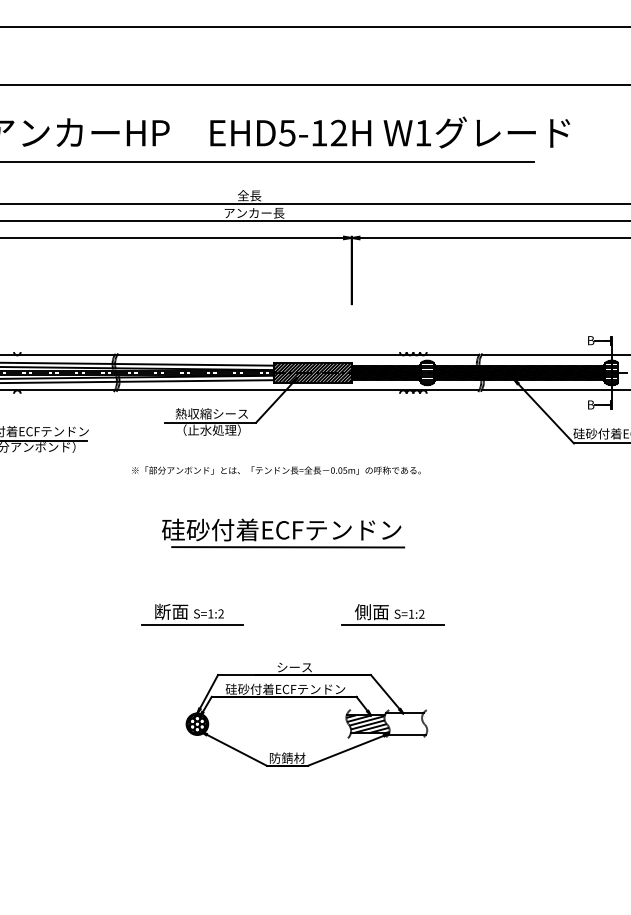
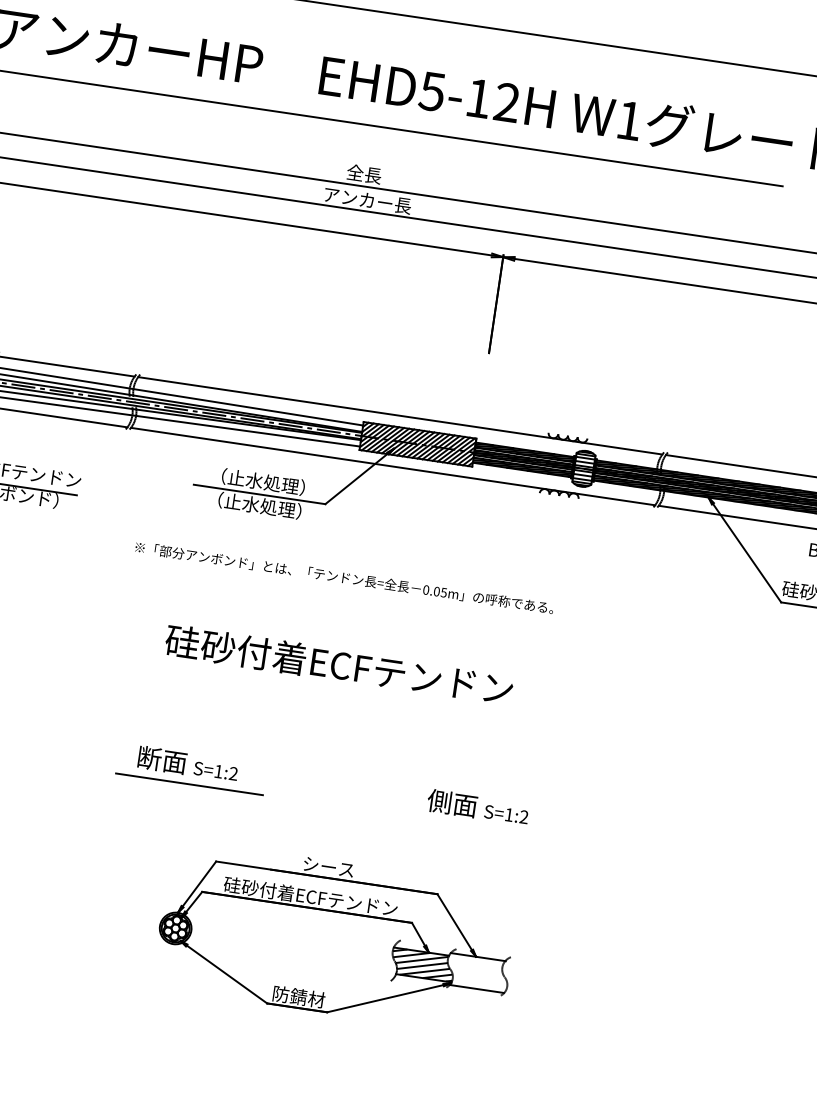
text: (211, 413) -> (262, 481), 熱収縮シース -> （止水処理）
line: (288, 547) -> (345, 691), removed
line: (392, 625) -> (479, 827), removed

